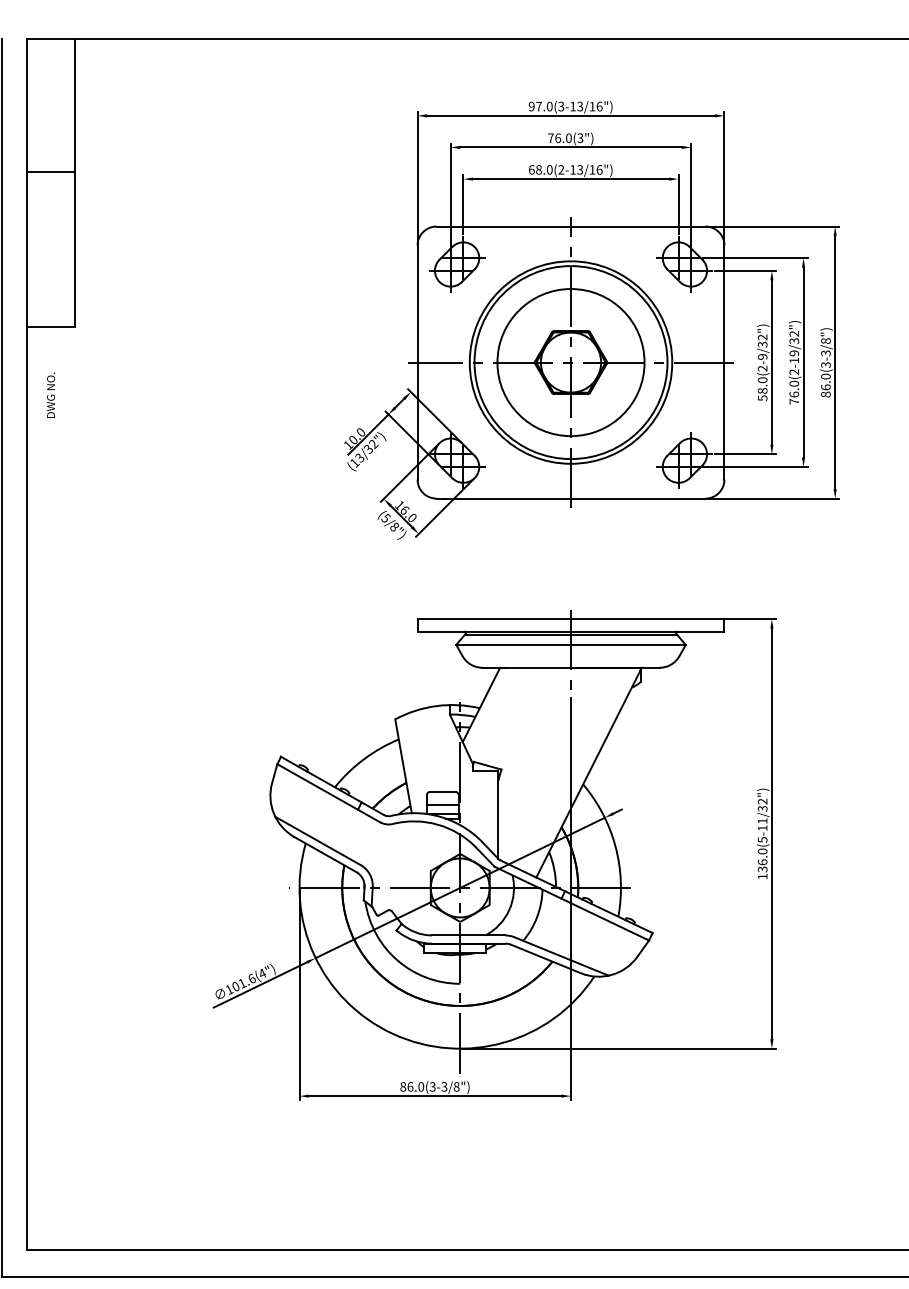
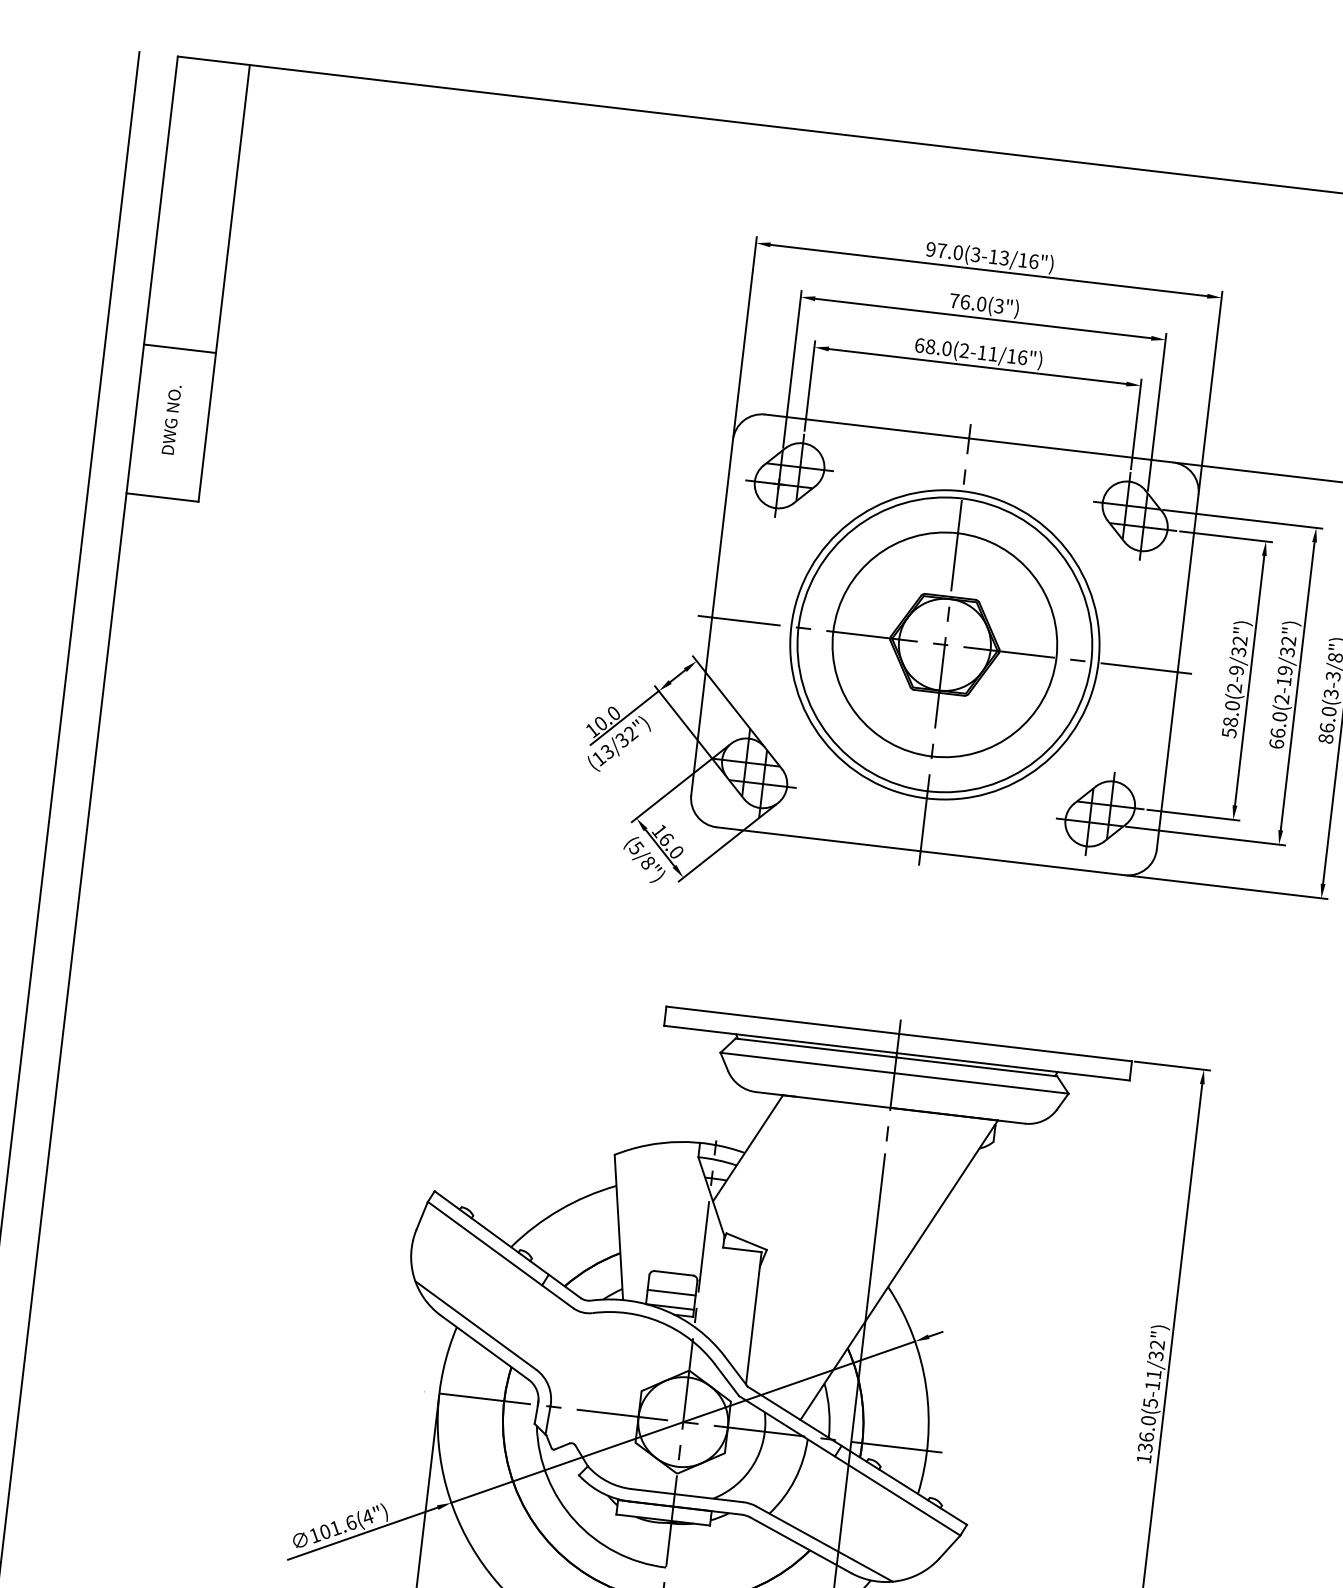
text: (579, 169) -> (992, 353), 68.0(2-13/16") -> 68.0(2-11/16")
line: (50, 172) -> (179, 348), moved
text: (51, 394) -> (172, 418), moved
text: (794, 401) -> (1277, 743), 76.0(2-19/32") -> 66.0(2-19/32")

